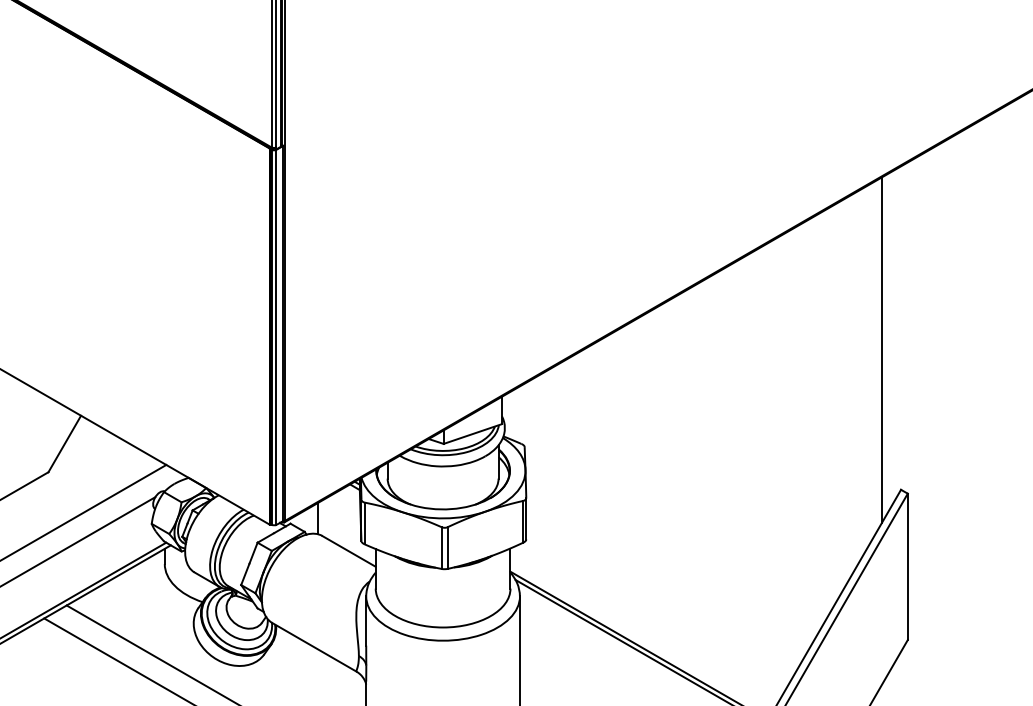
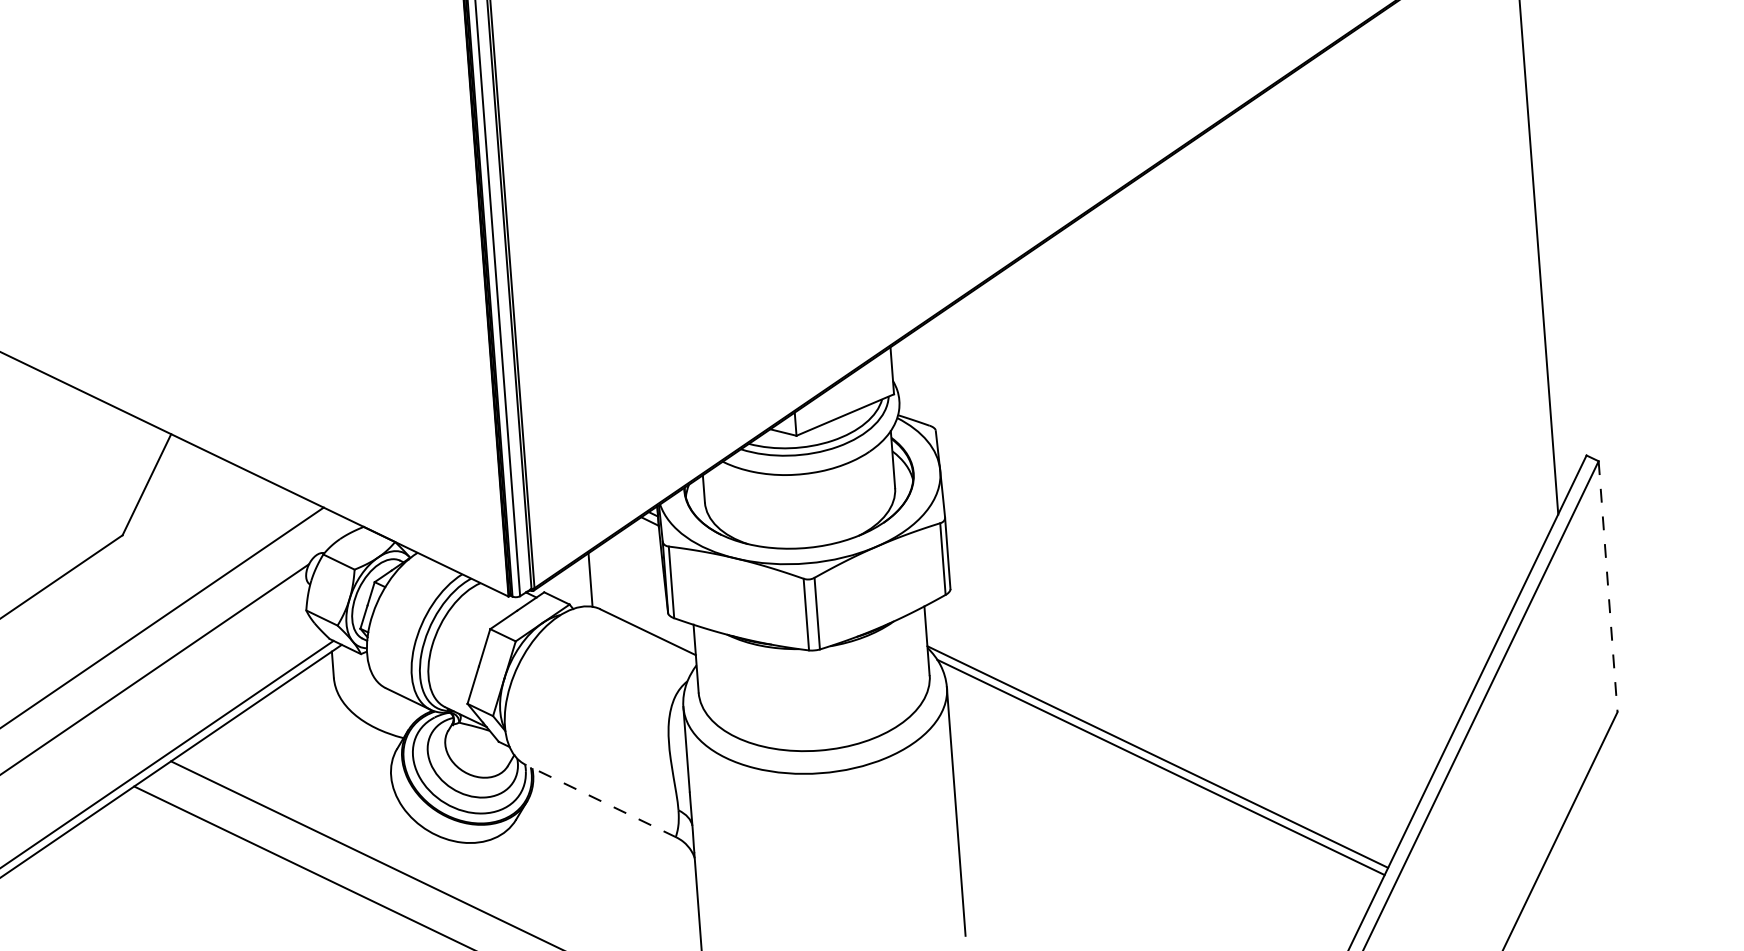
line: (907, 567) -> (1607, 587), solid -> dashed
line: (314, 647) -> (601, 801), solid -> dashed

